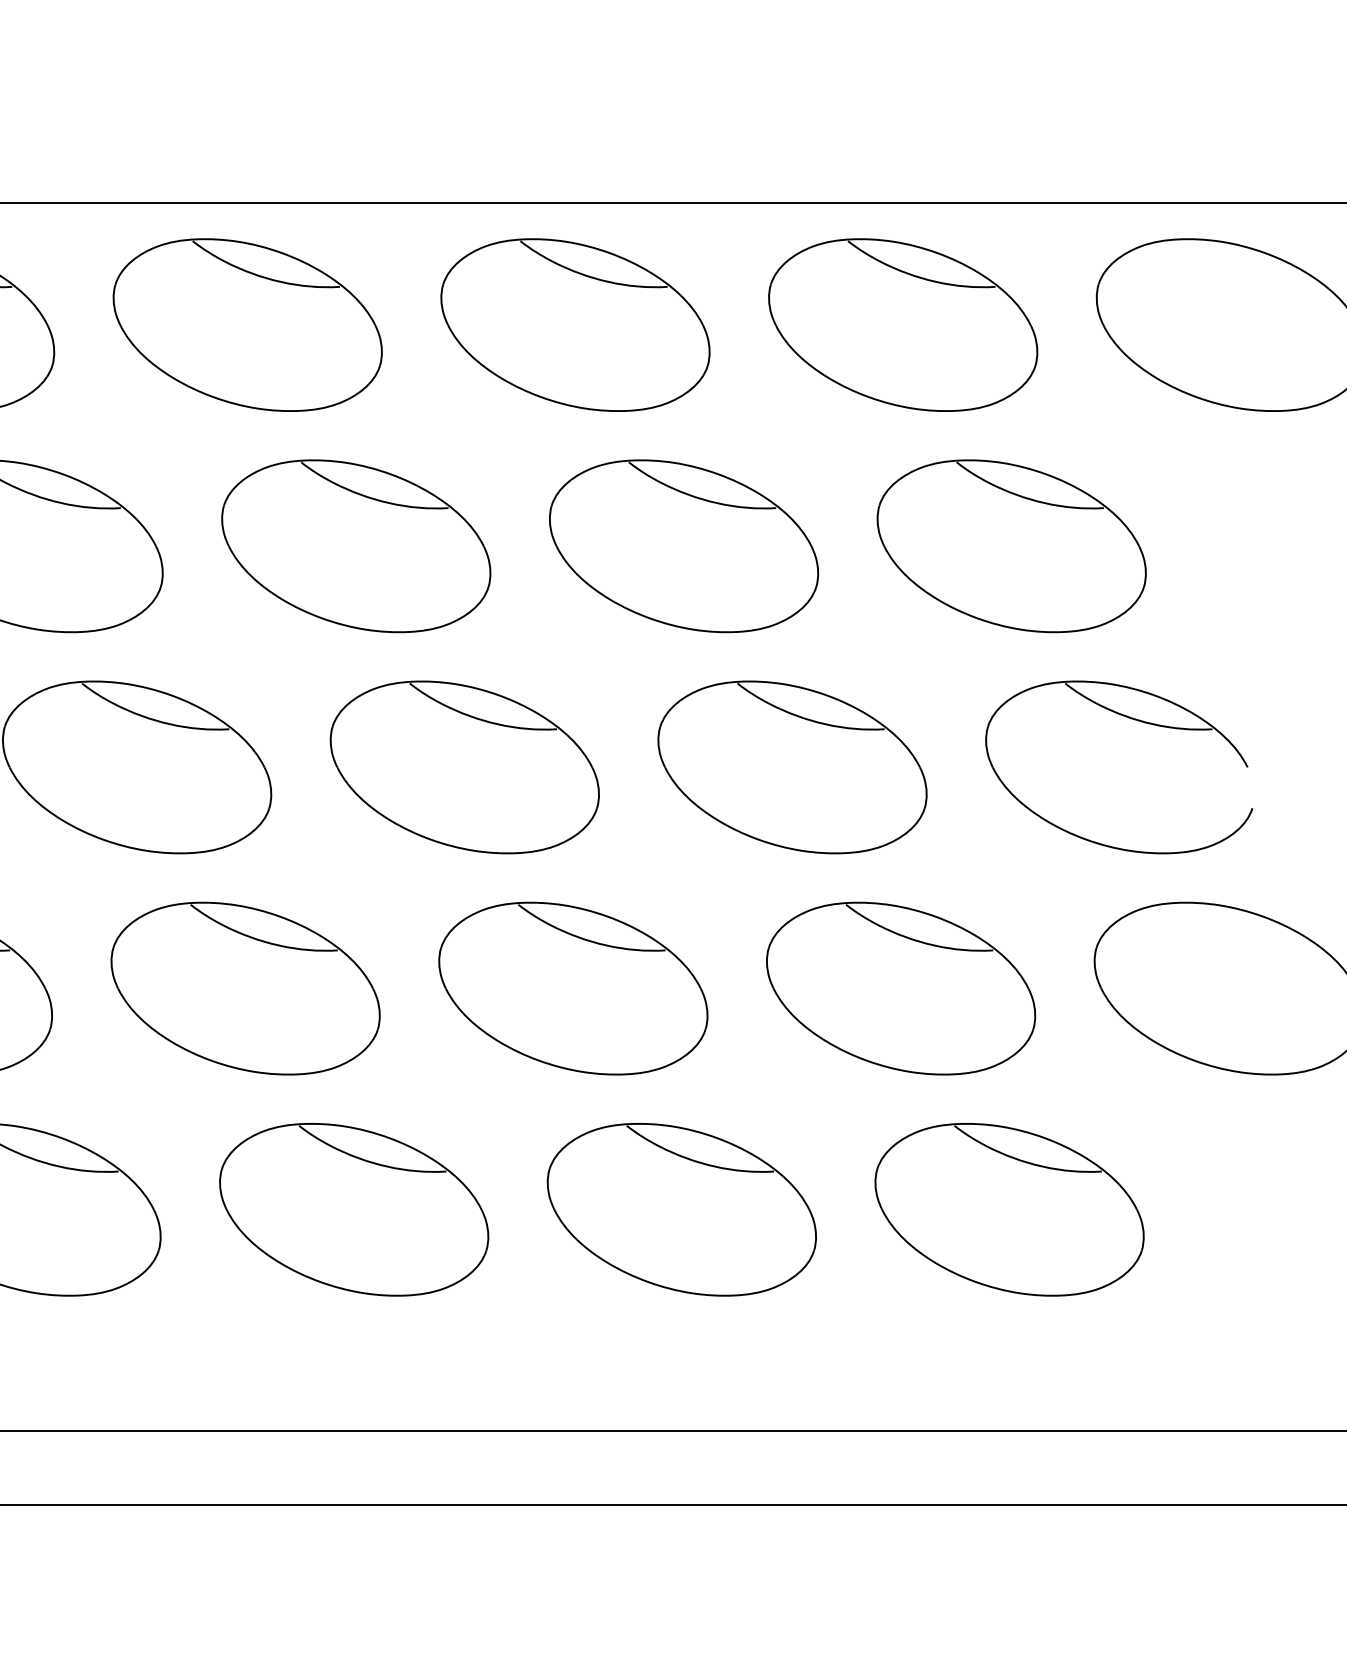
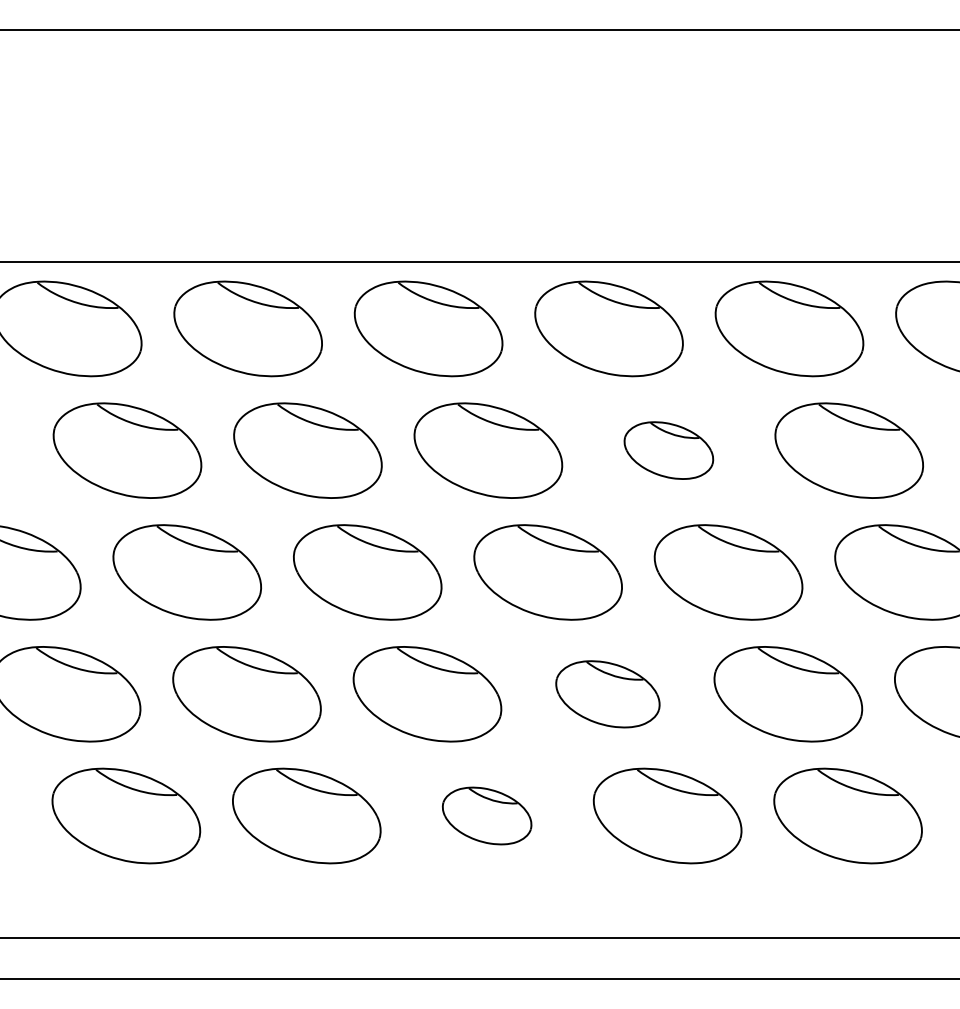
part: (683, 545) -> (668, 450), size x0.6
part: (572, 989) -> (607, 694), size x0.7
part: (352, 1208) -> (486, 815), size x0.6

